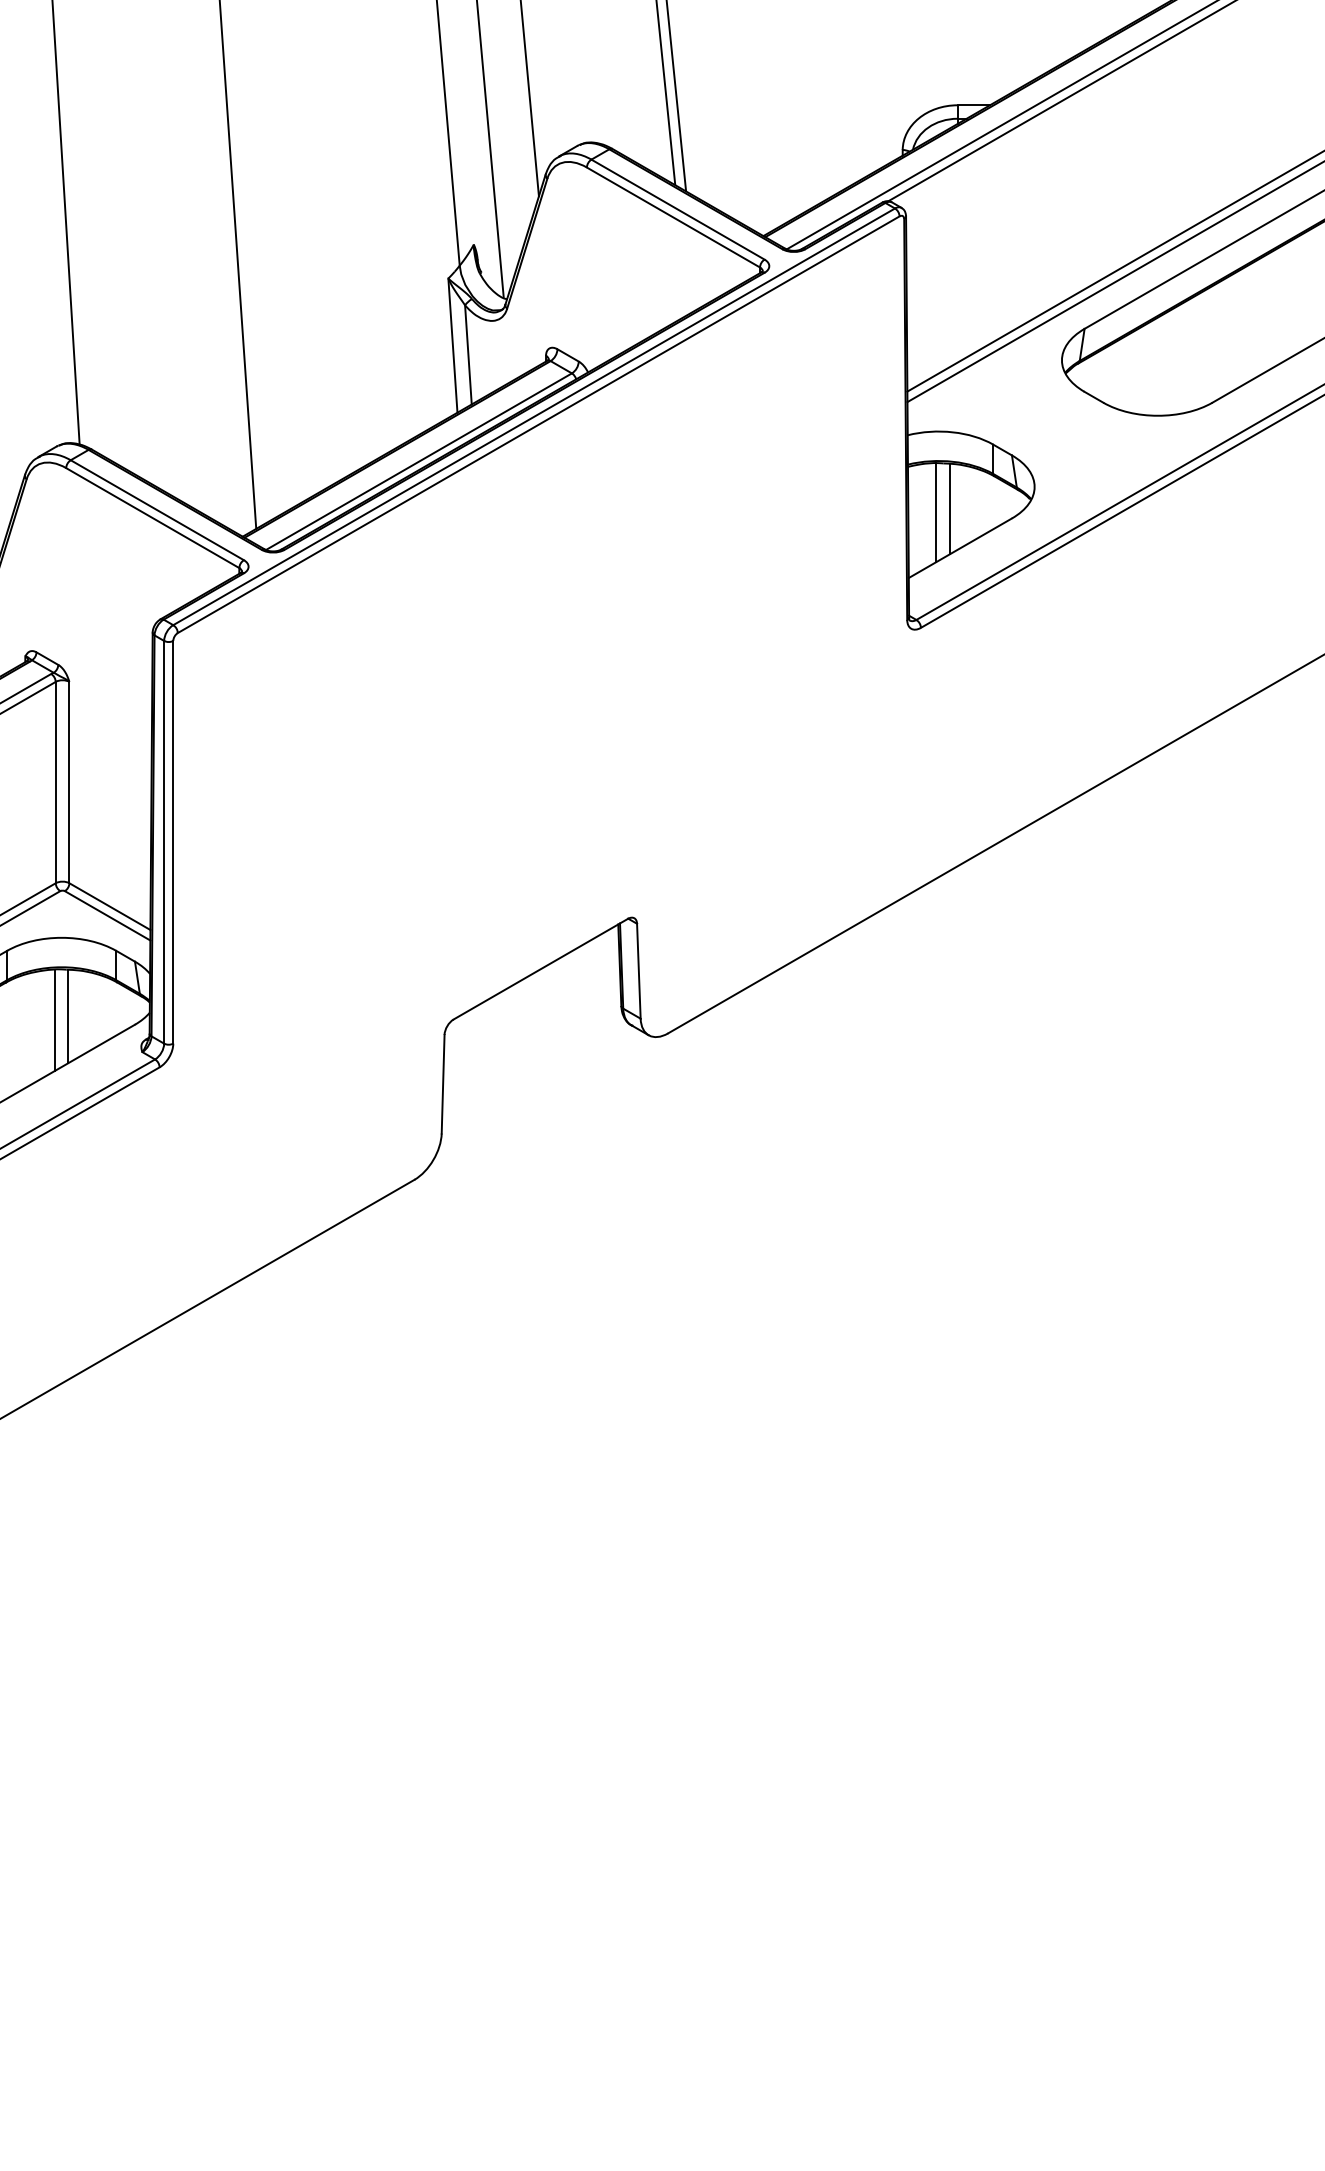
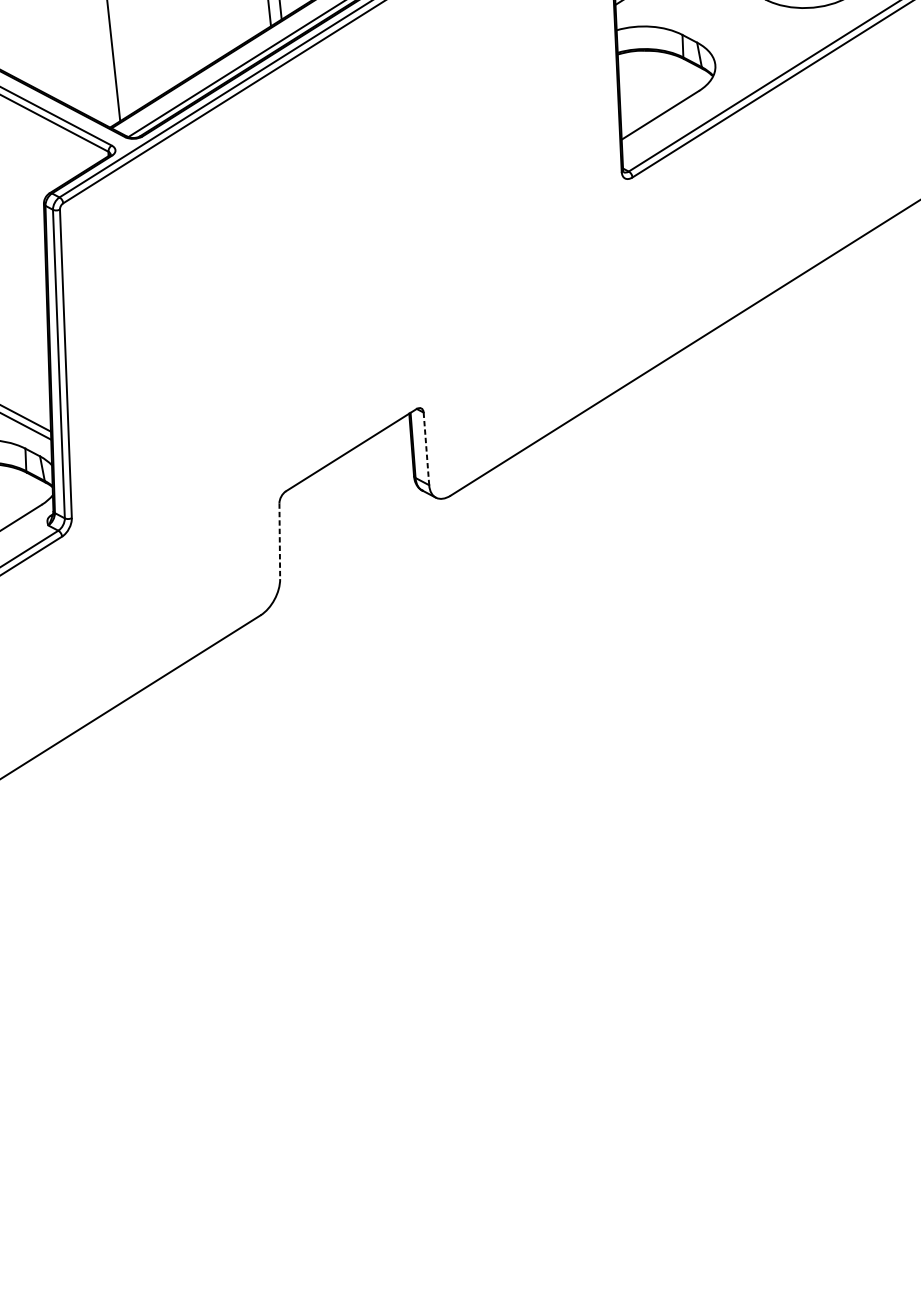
line: (949, 508) -> (650, 85), removed
line: (936, 512) -> (641, 88), removed
line: (638, 970) -> (426, 448), solid -> dashed
line: (443, 1084) -> (280, 541), solid -> dashed

